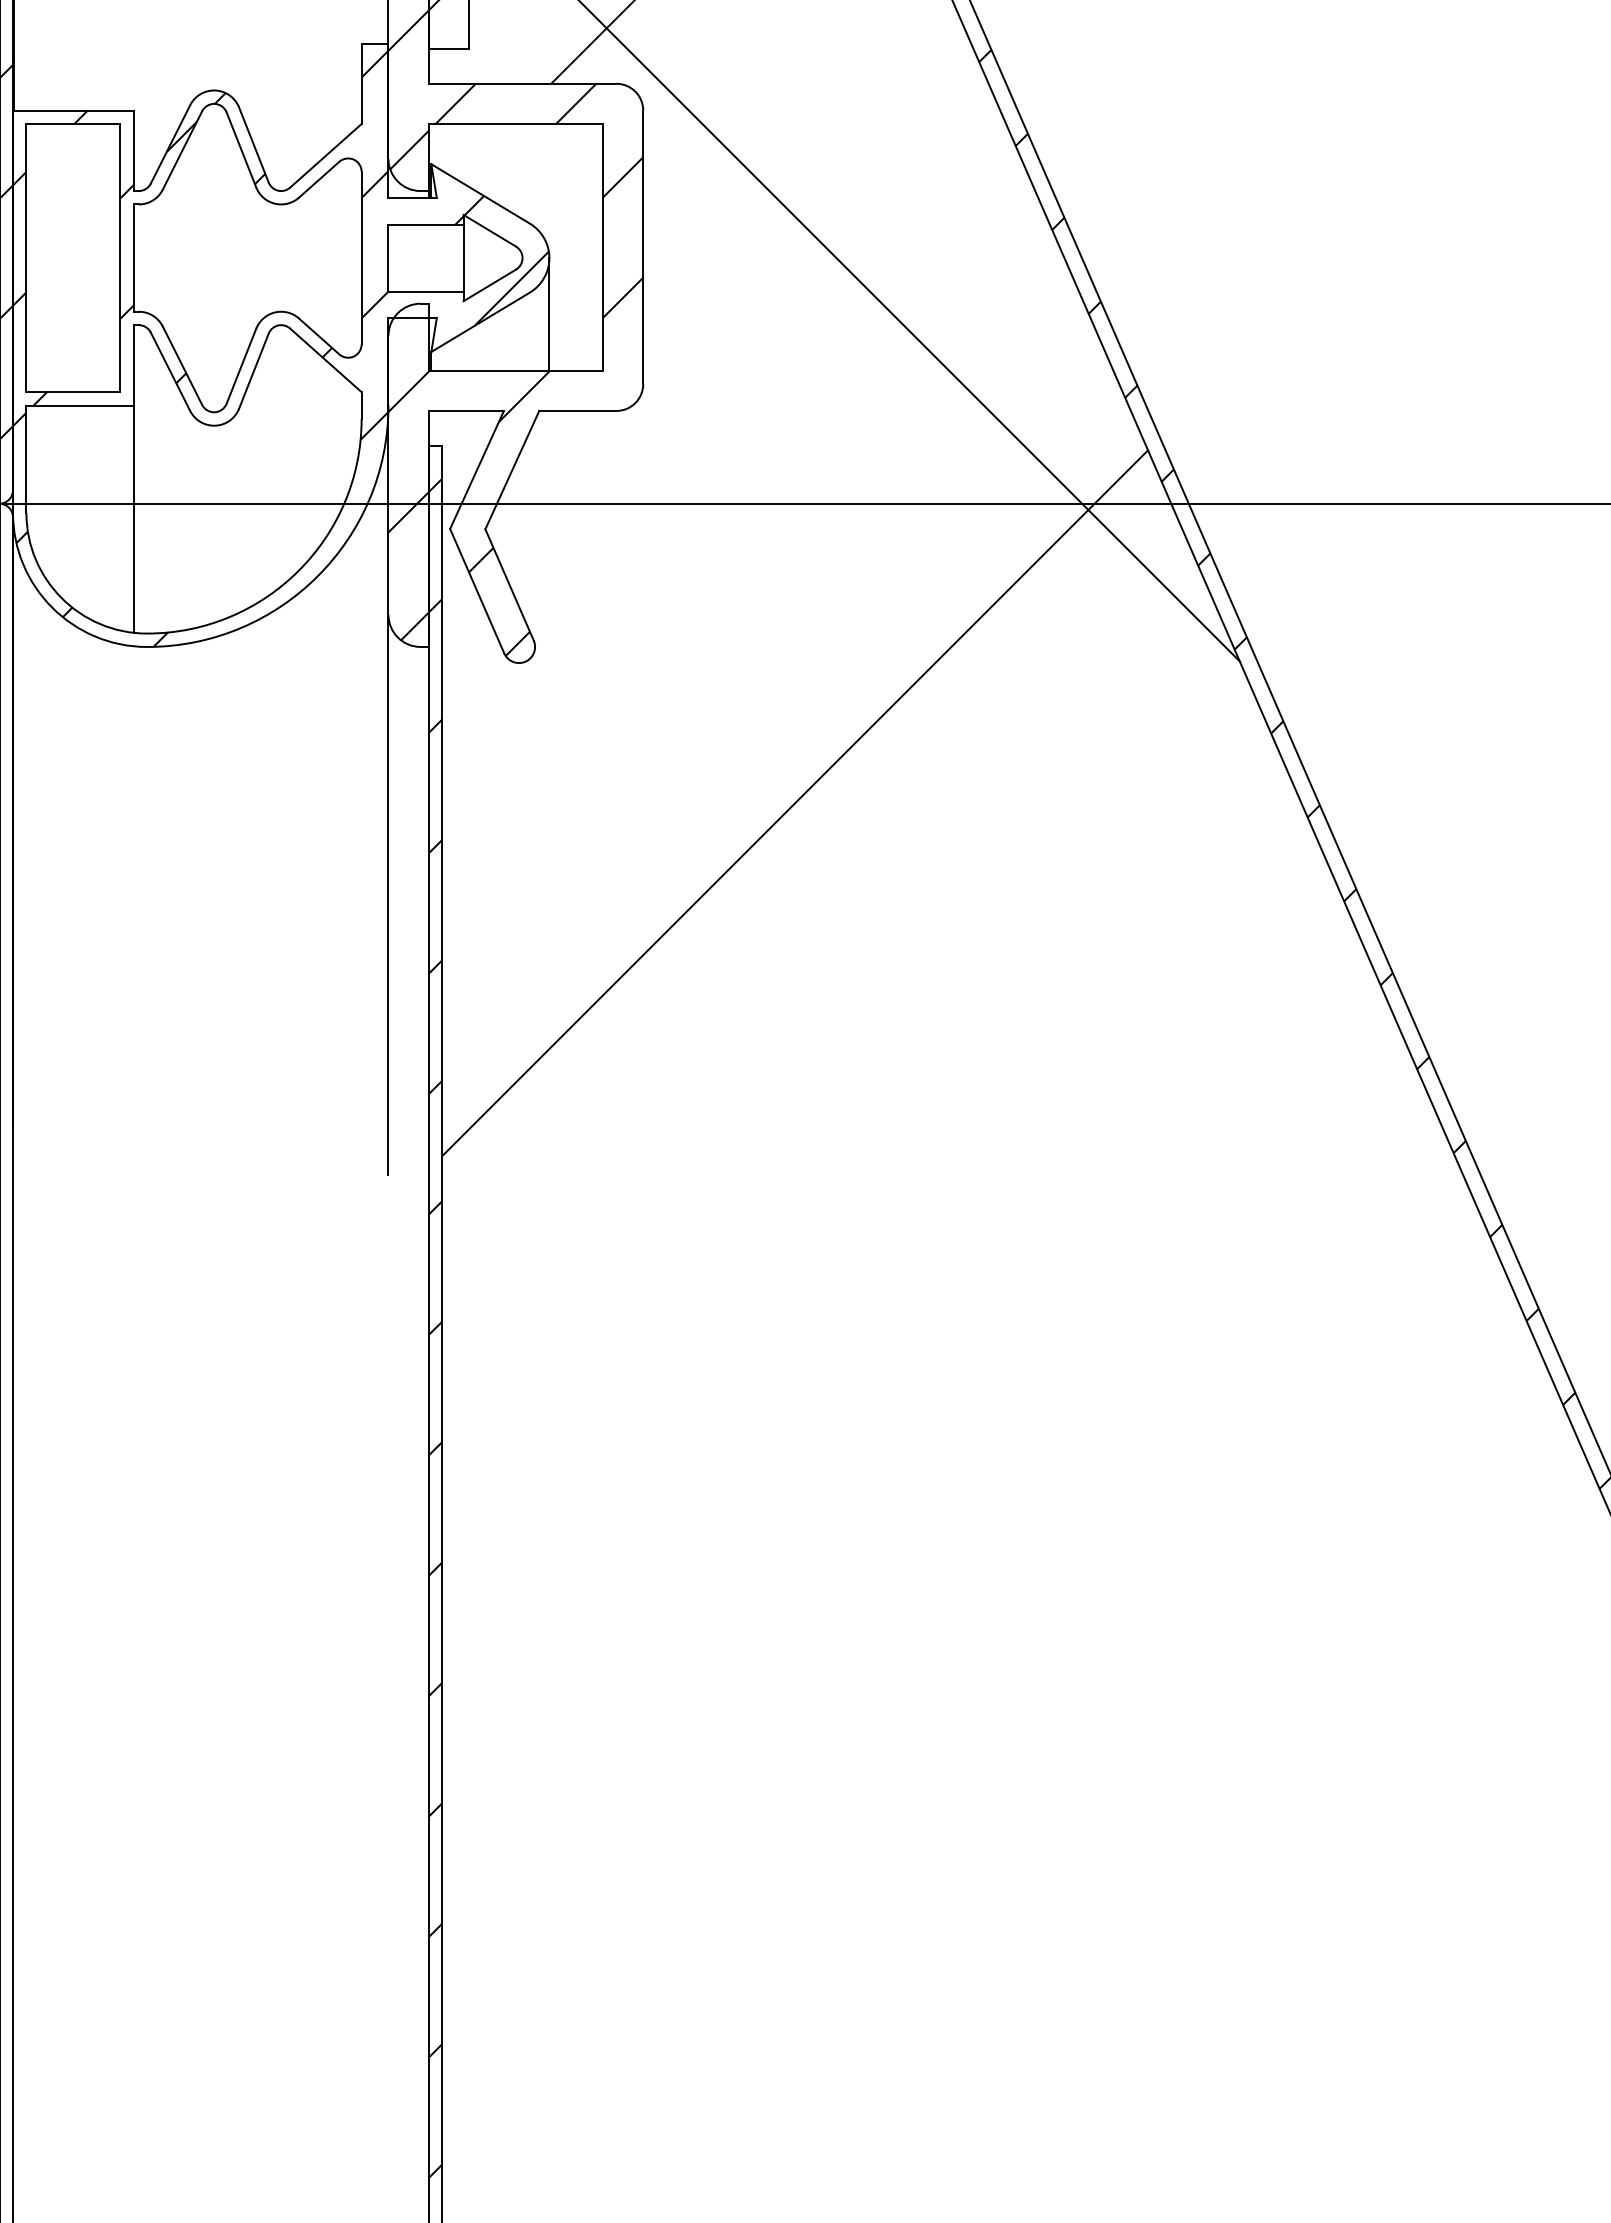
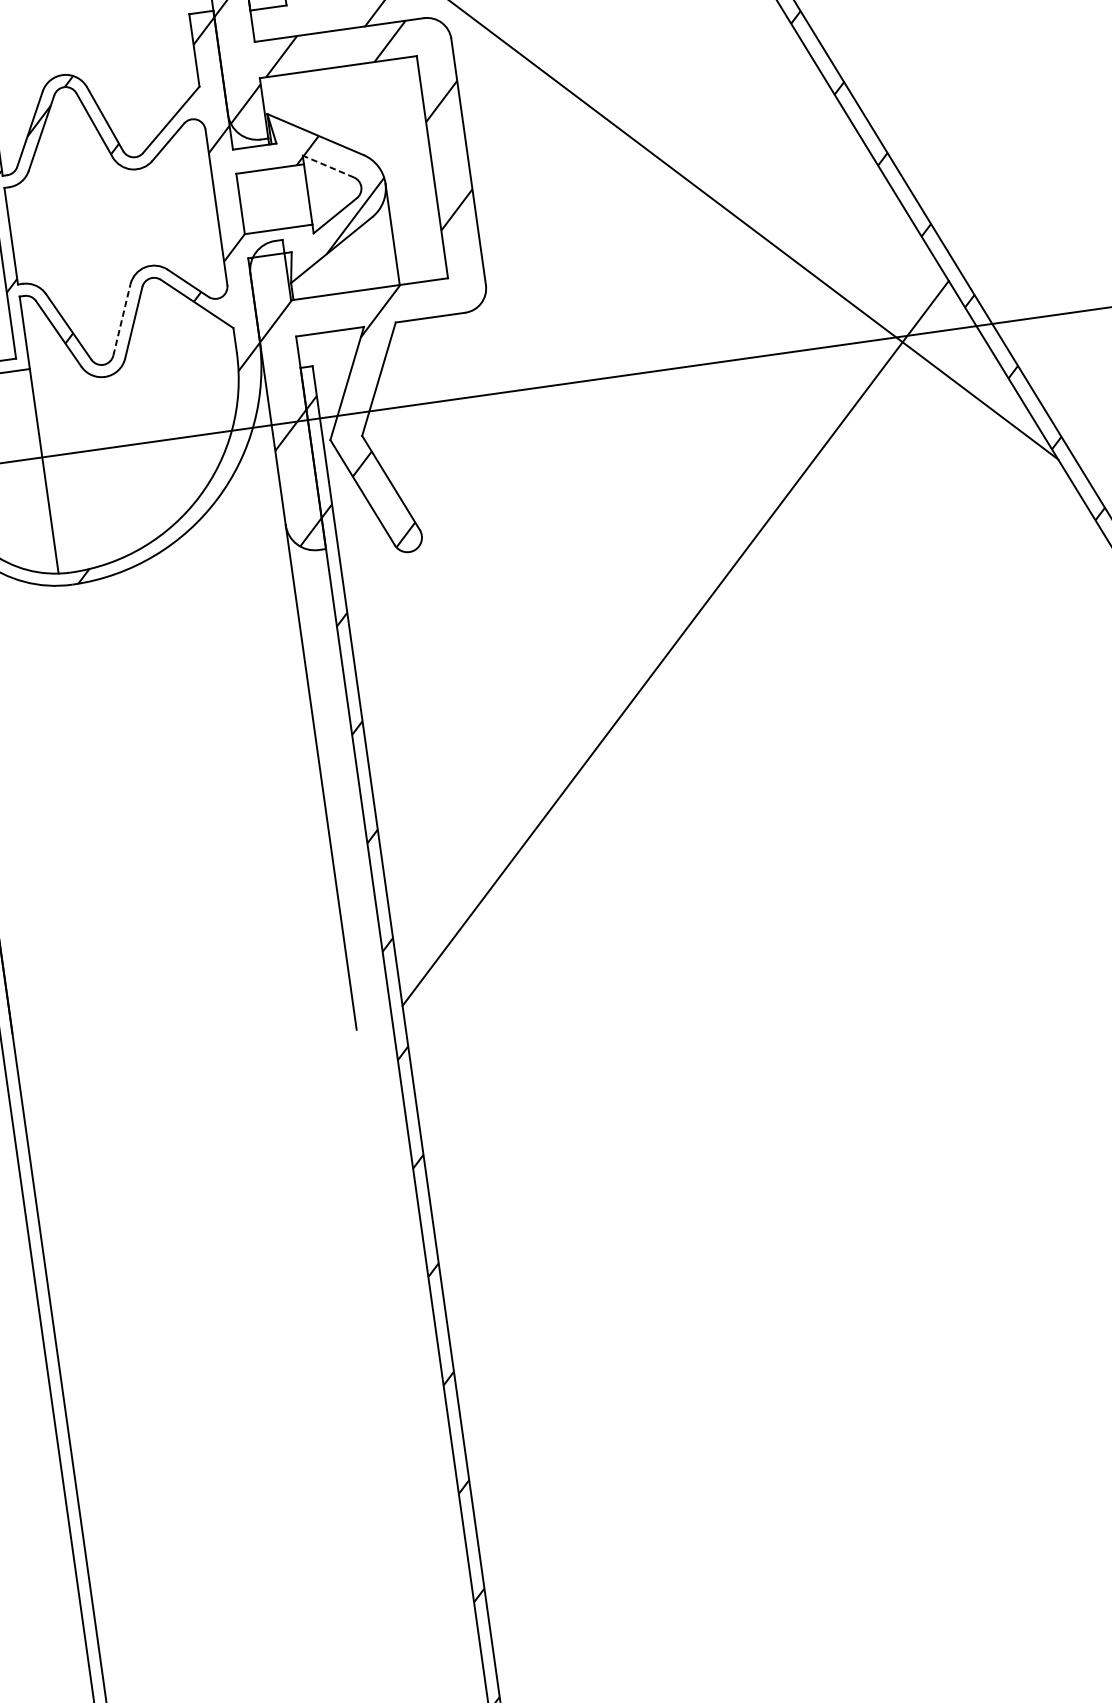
line: (489, 230) -> (328, 166), solid -> dashed
line: (241, 365) -> (121, 319), solid -> dashed

